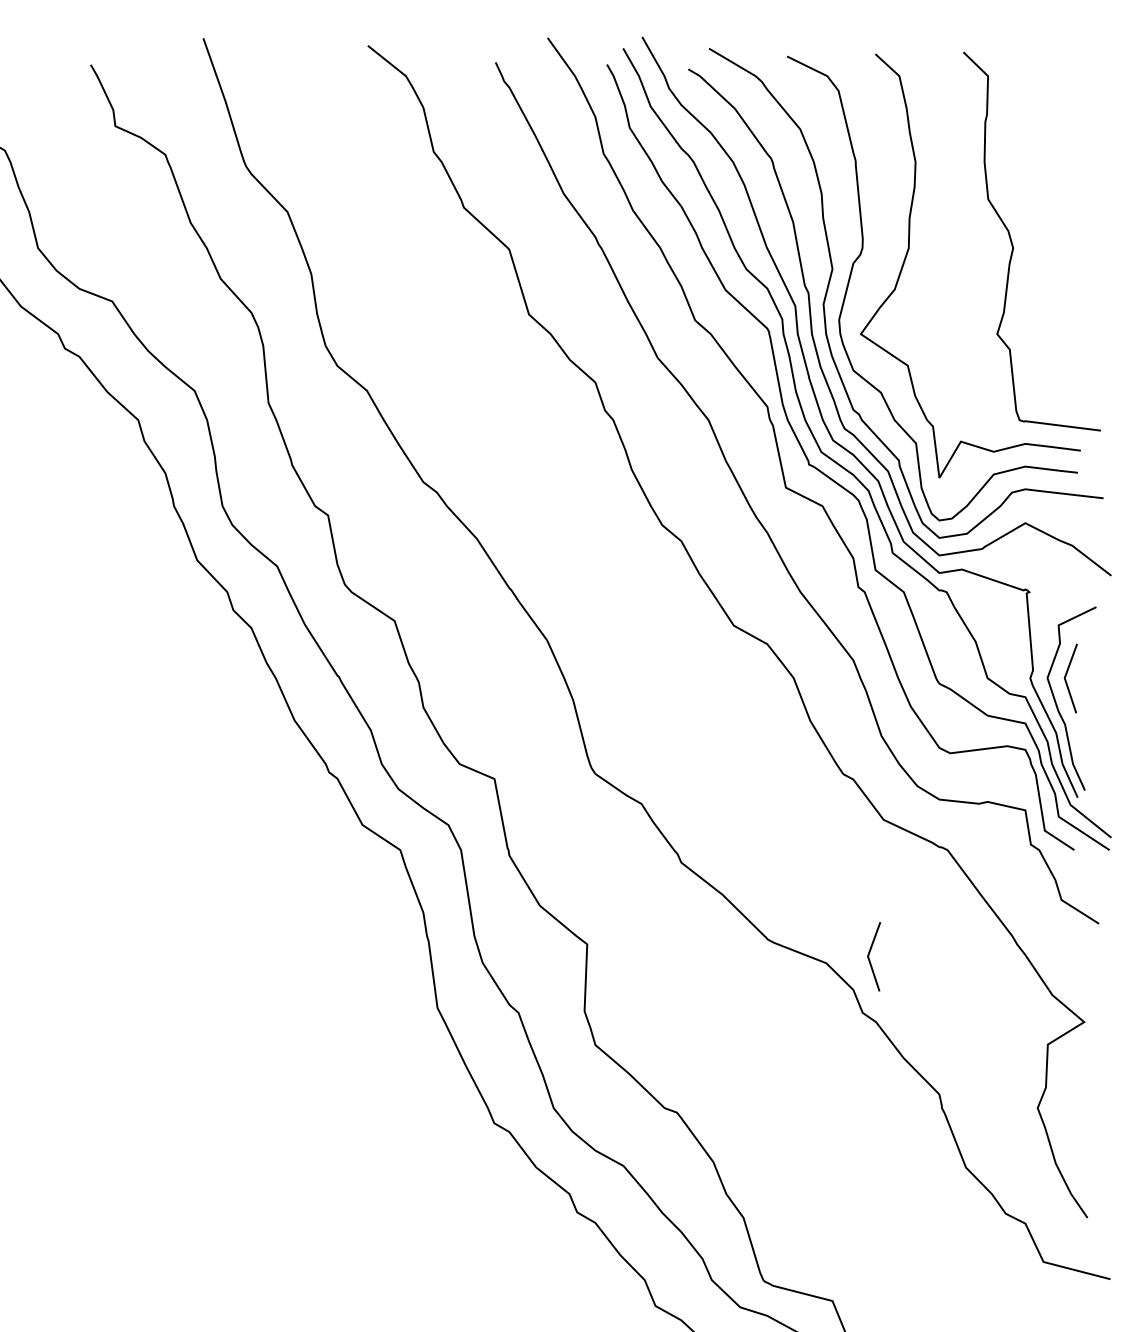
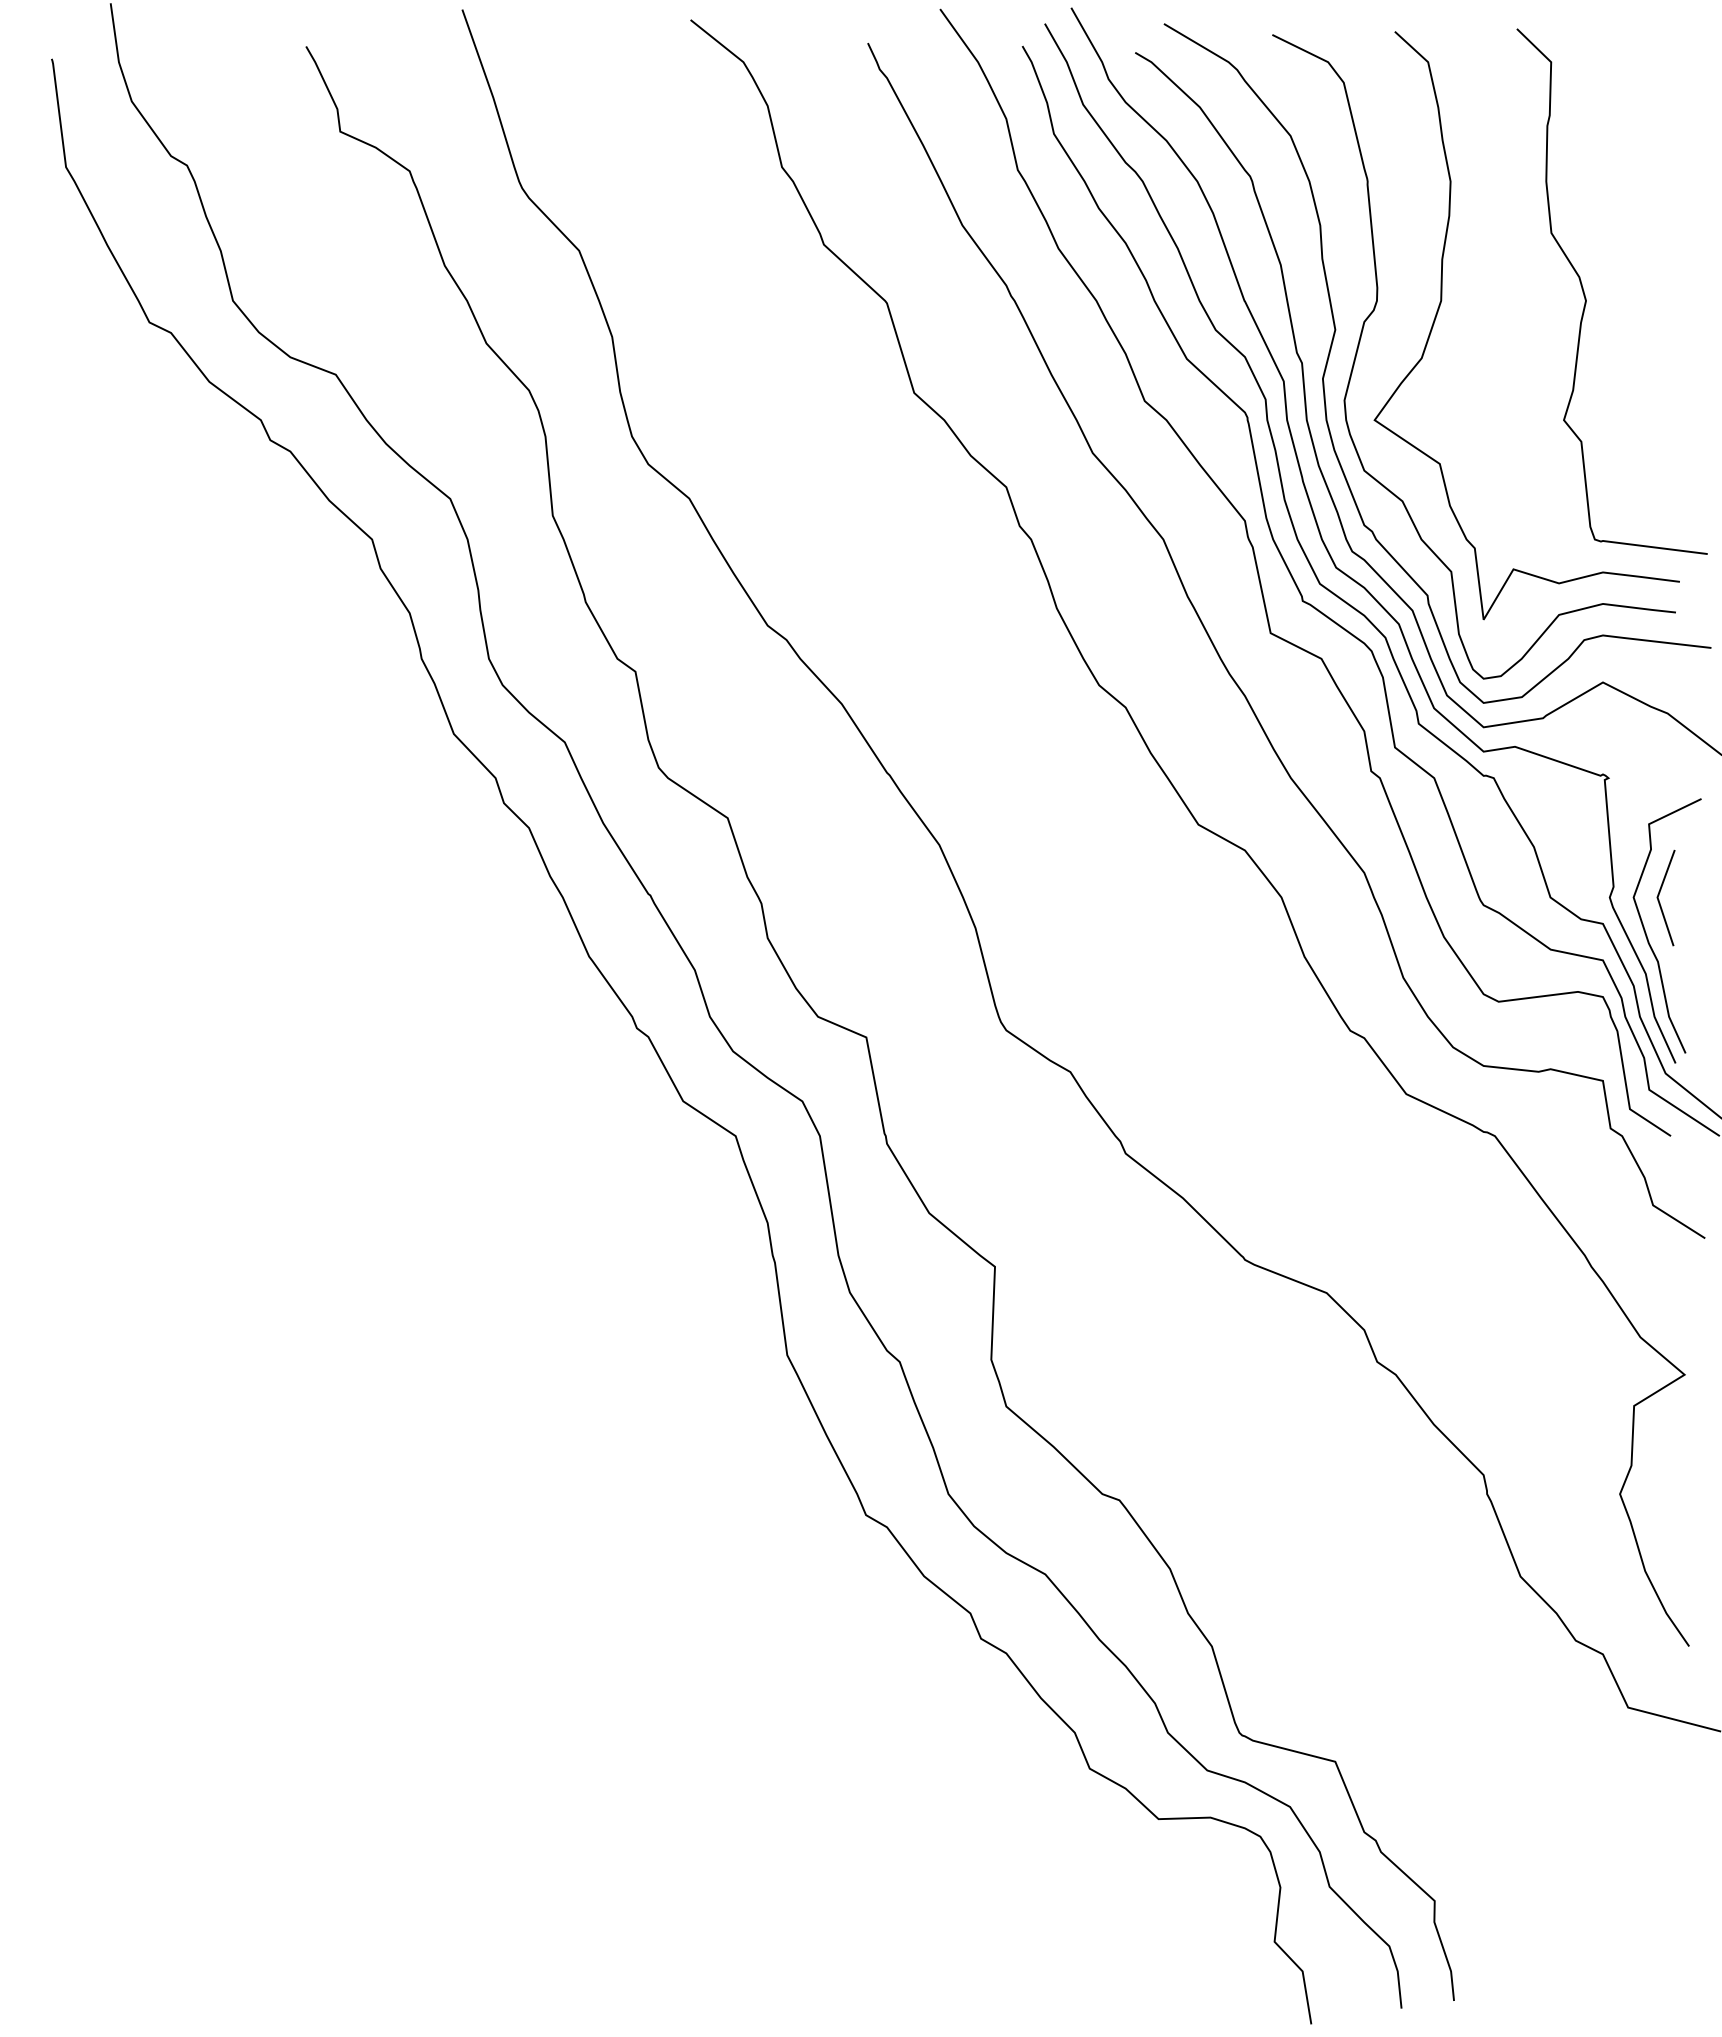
line: (869, 954) -> (1386, 1281), removed

